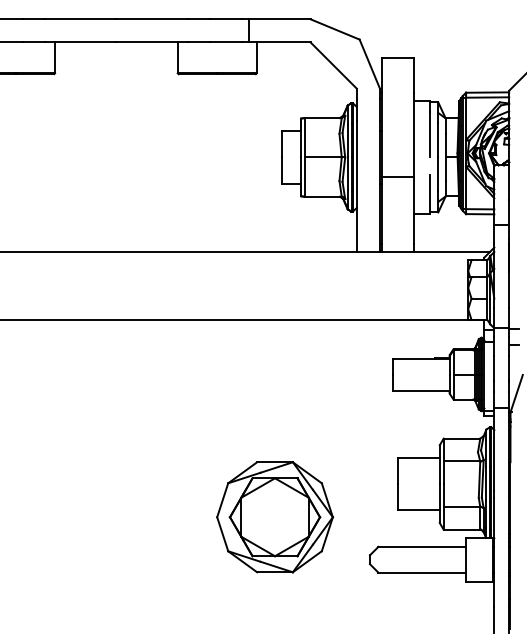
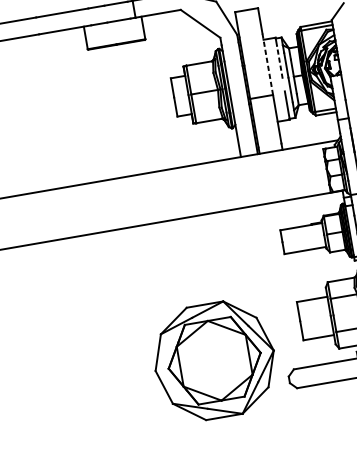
line: (413, 134) -> (267, 64), solid -> dashed
line: (430, 134) -> (279, 61), solid -> dashed
part: (274, 517) -> (214, 361), size x1.4

